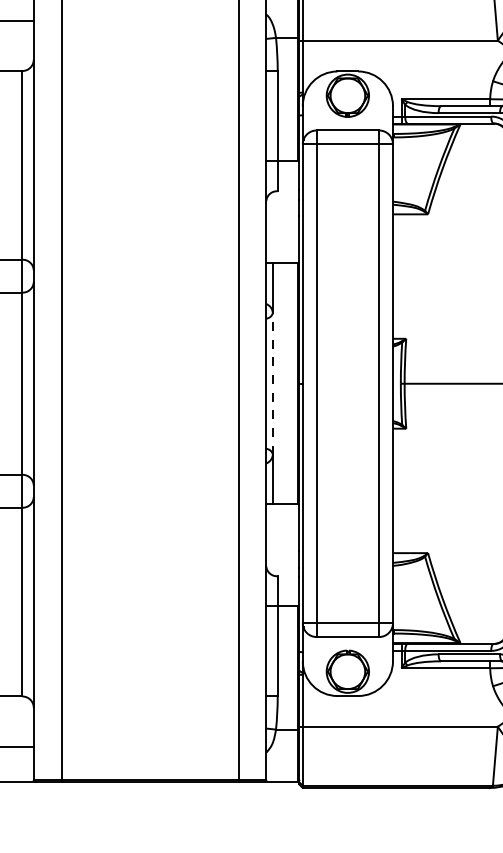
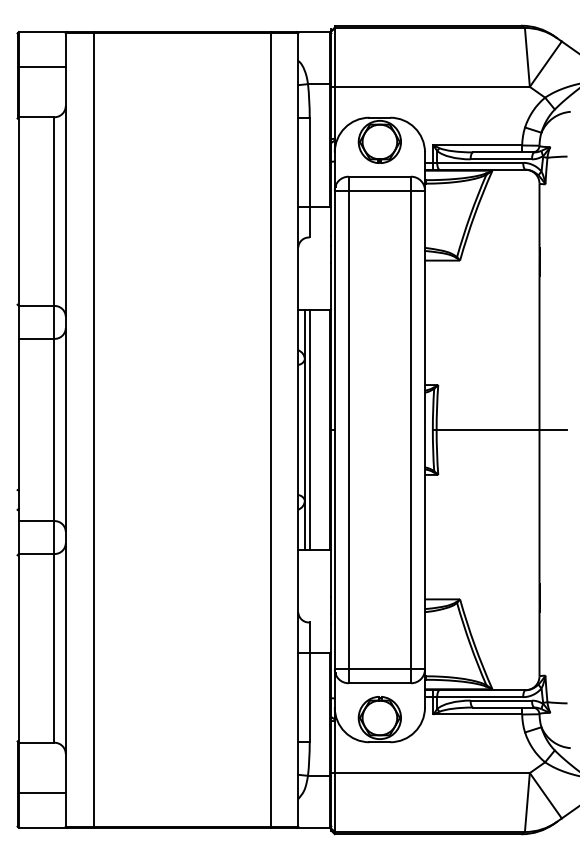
line: (278, 383) -> (310, 429), added
line: (272, 384) -> (304, 430), dashed -> solid

